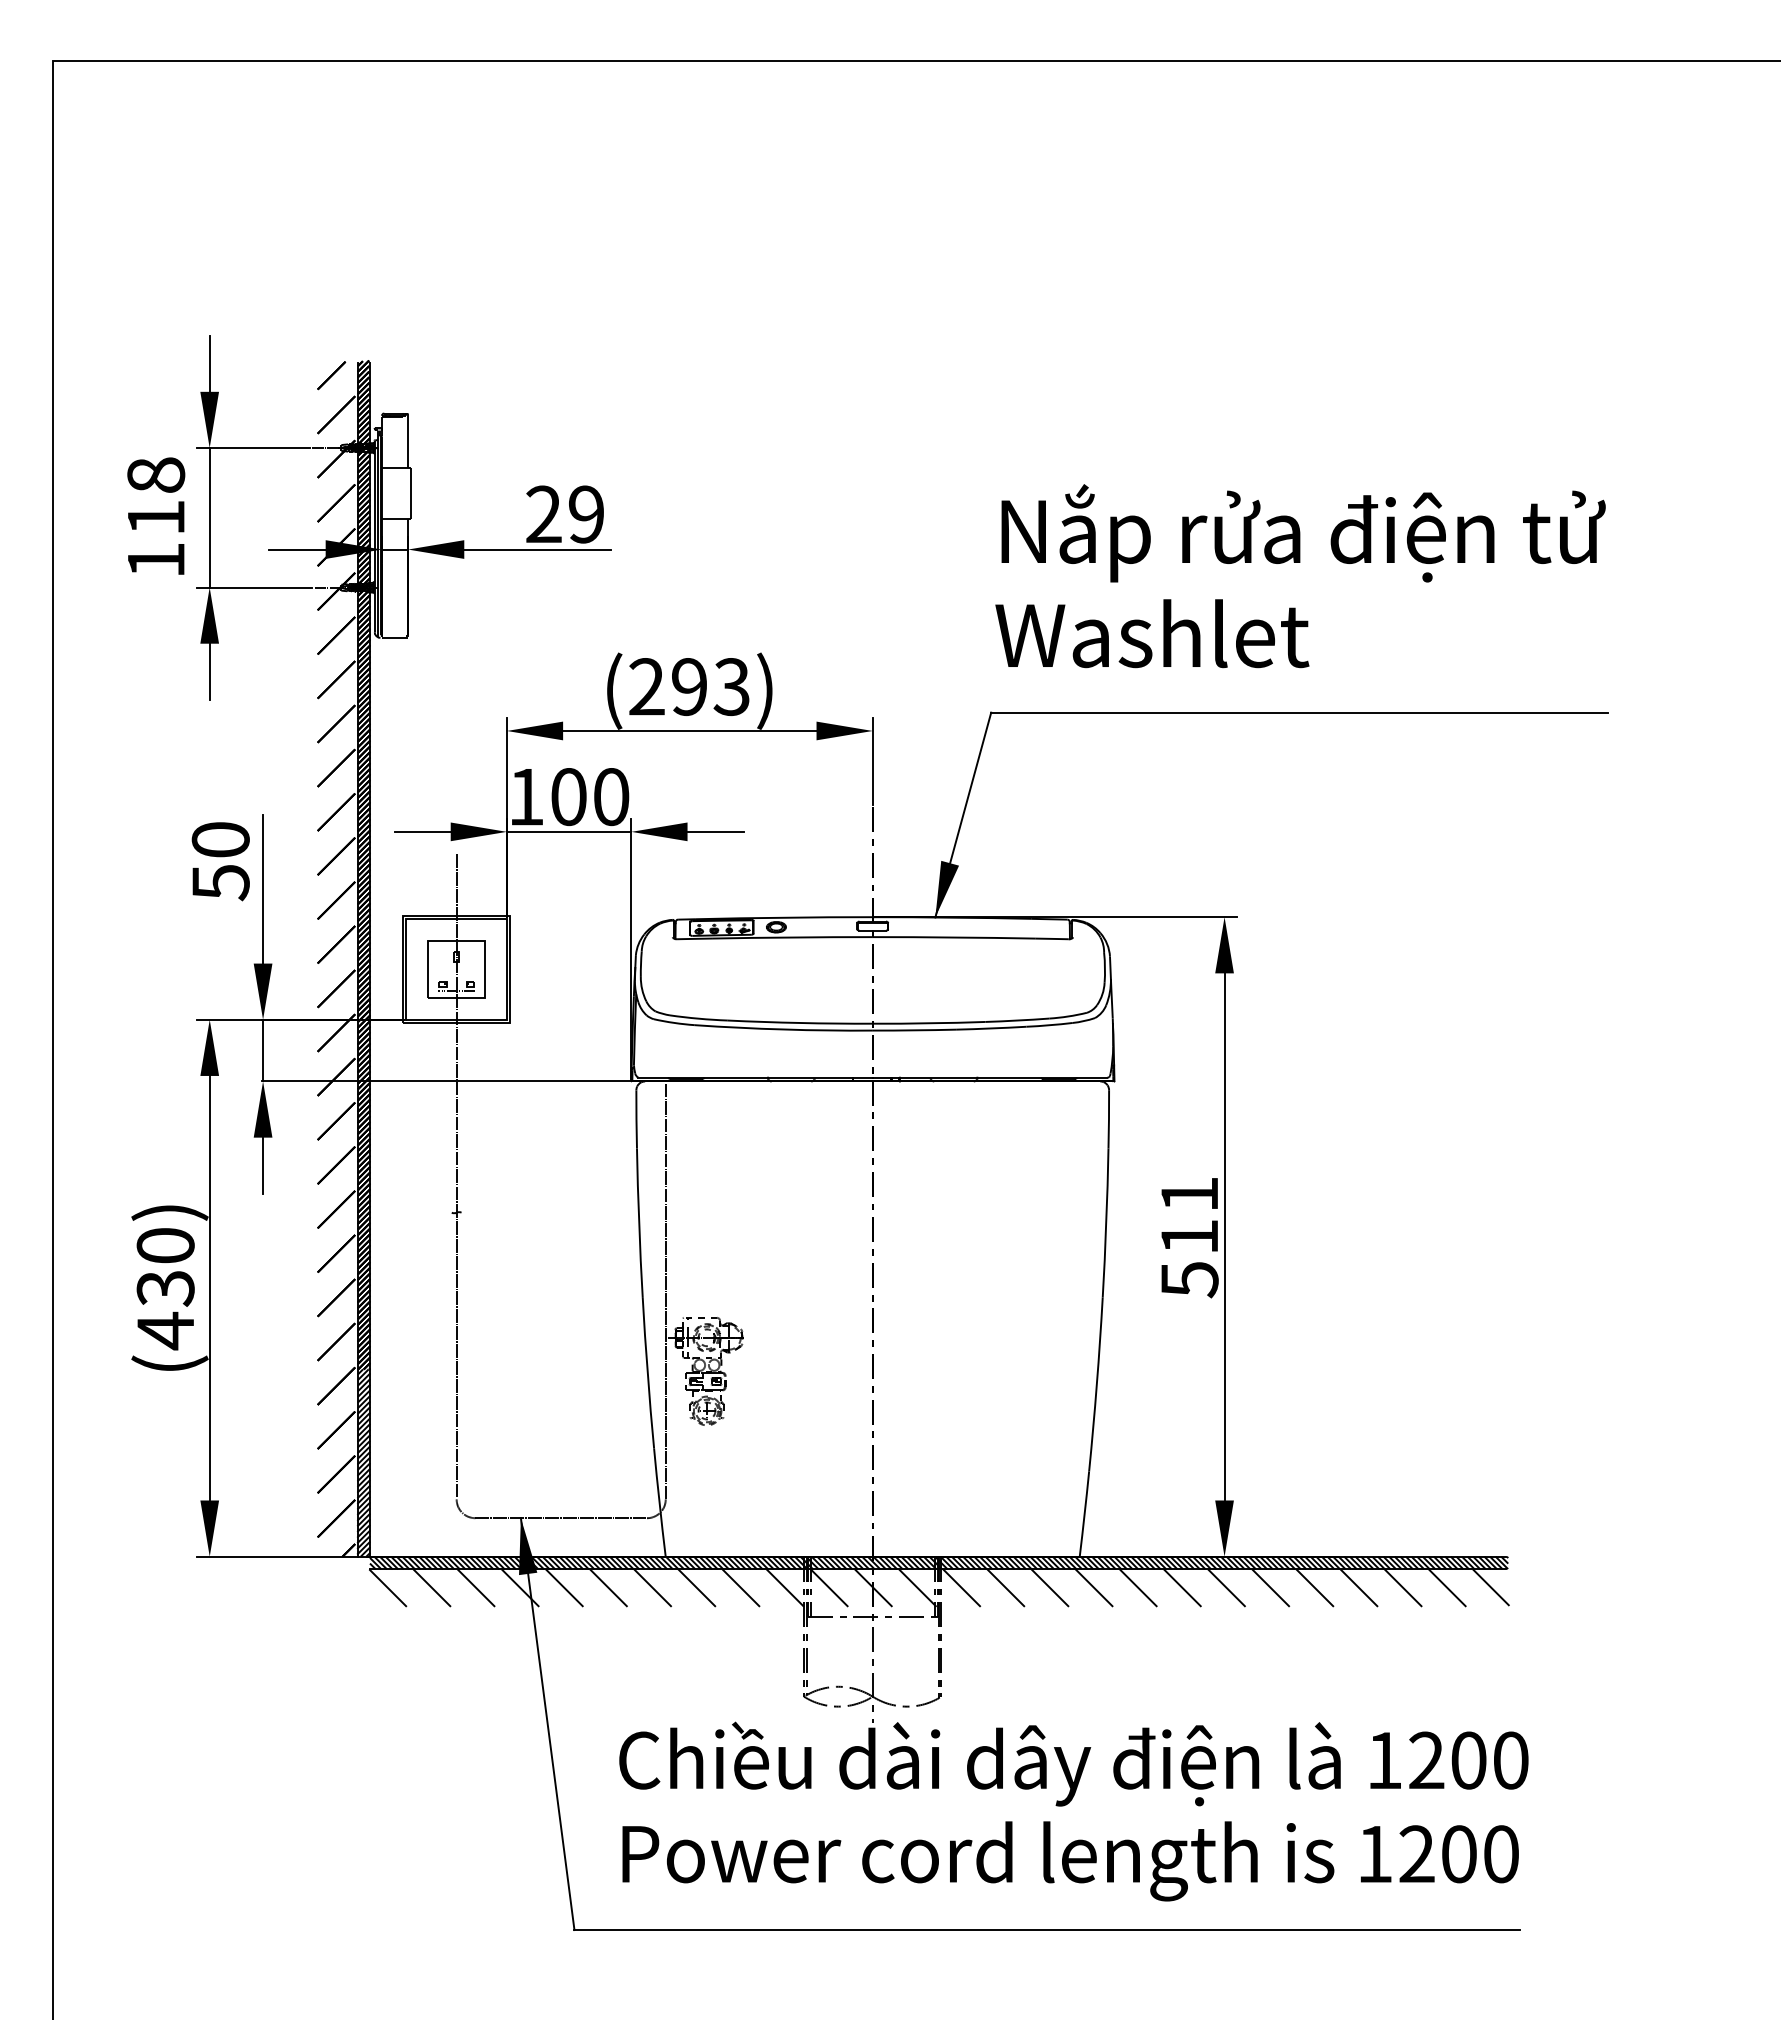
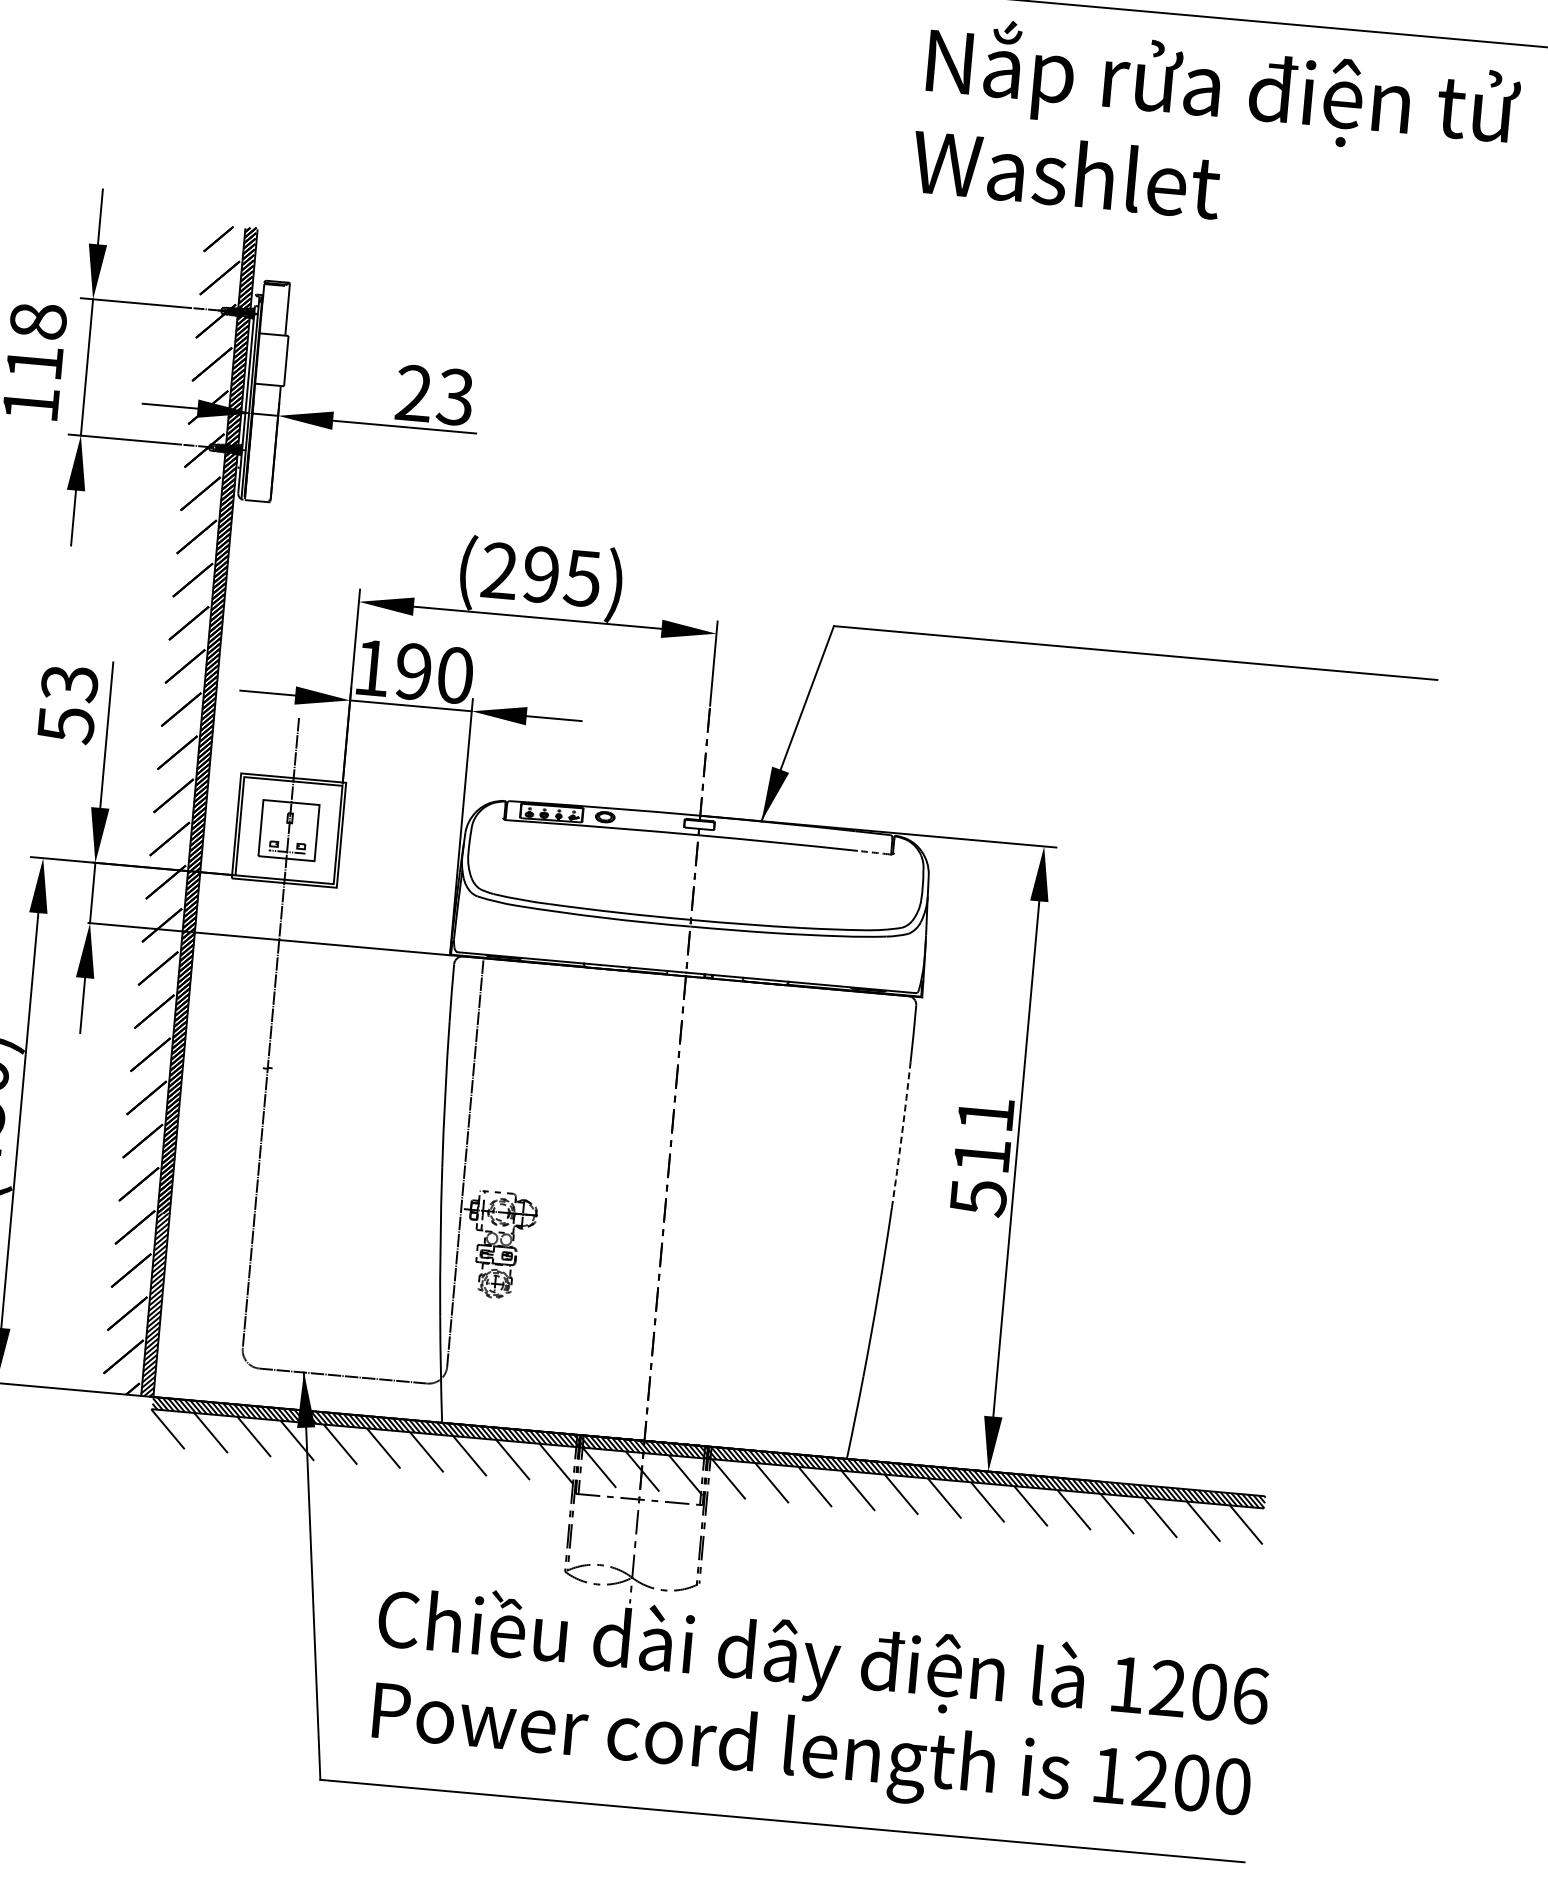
text: (585, 514) -> (454, 397), 29 -> 23
text: (1300, 576) -> (1216, 130), moved
text: (731, 686) -> (582, 577), (293) -> (295)
text: (568, 797) -> (413, 672), 100 -> 190
text: (220, 840) -> (69, 683), 50 -> 53
arc: (1052, 938) -> (874, 852), solid -> dashed
arc: (1106, 1223) -> (902, 1135), solid -> dashed
text: (1511, 1760) -> (1251, 1695), 1200 -> 1206

